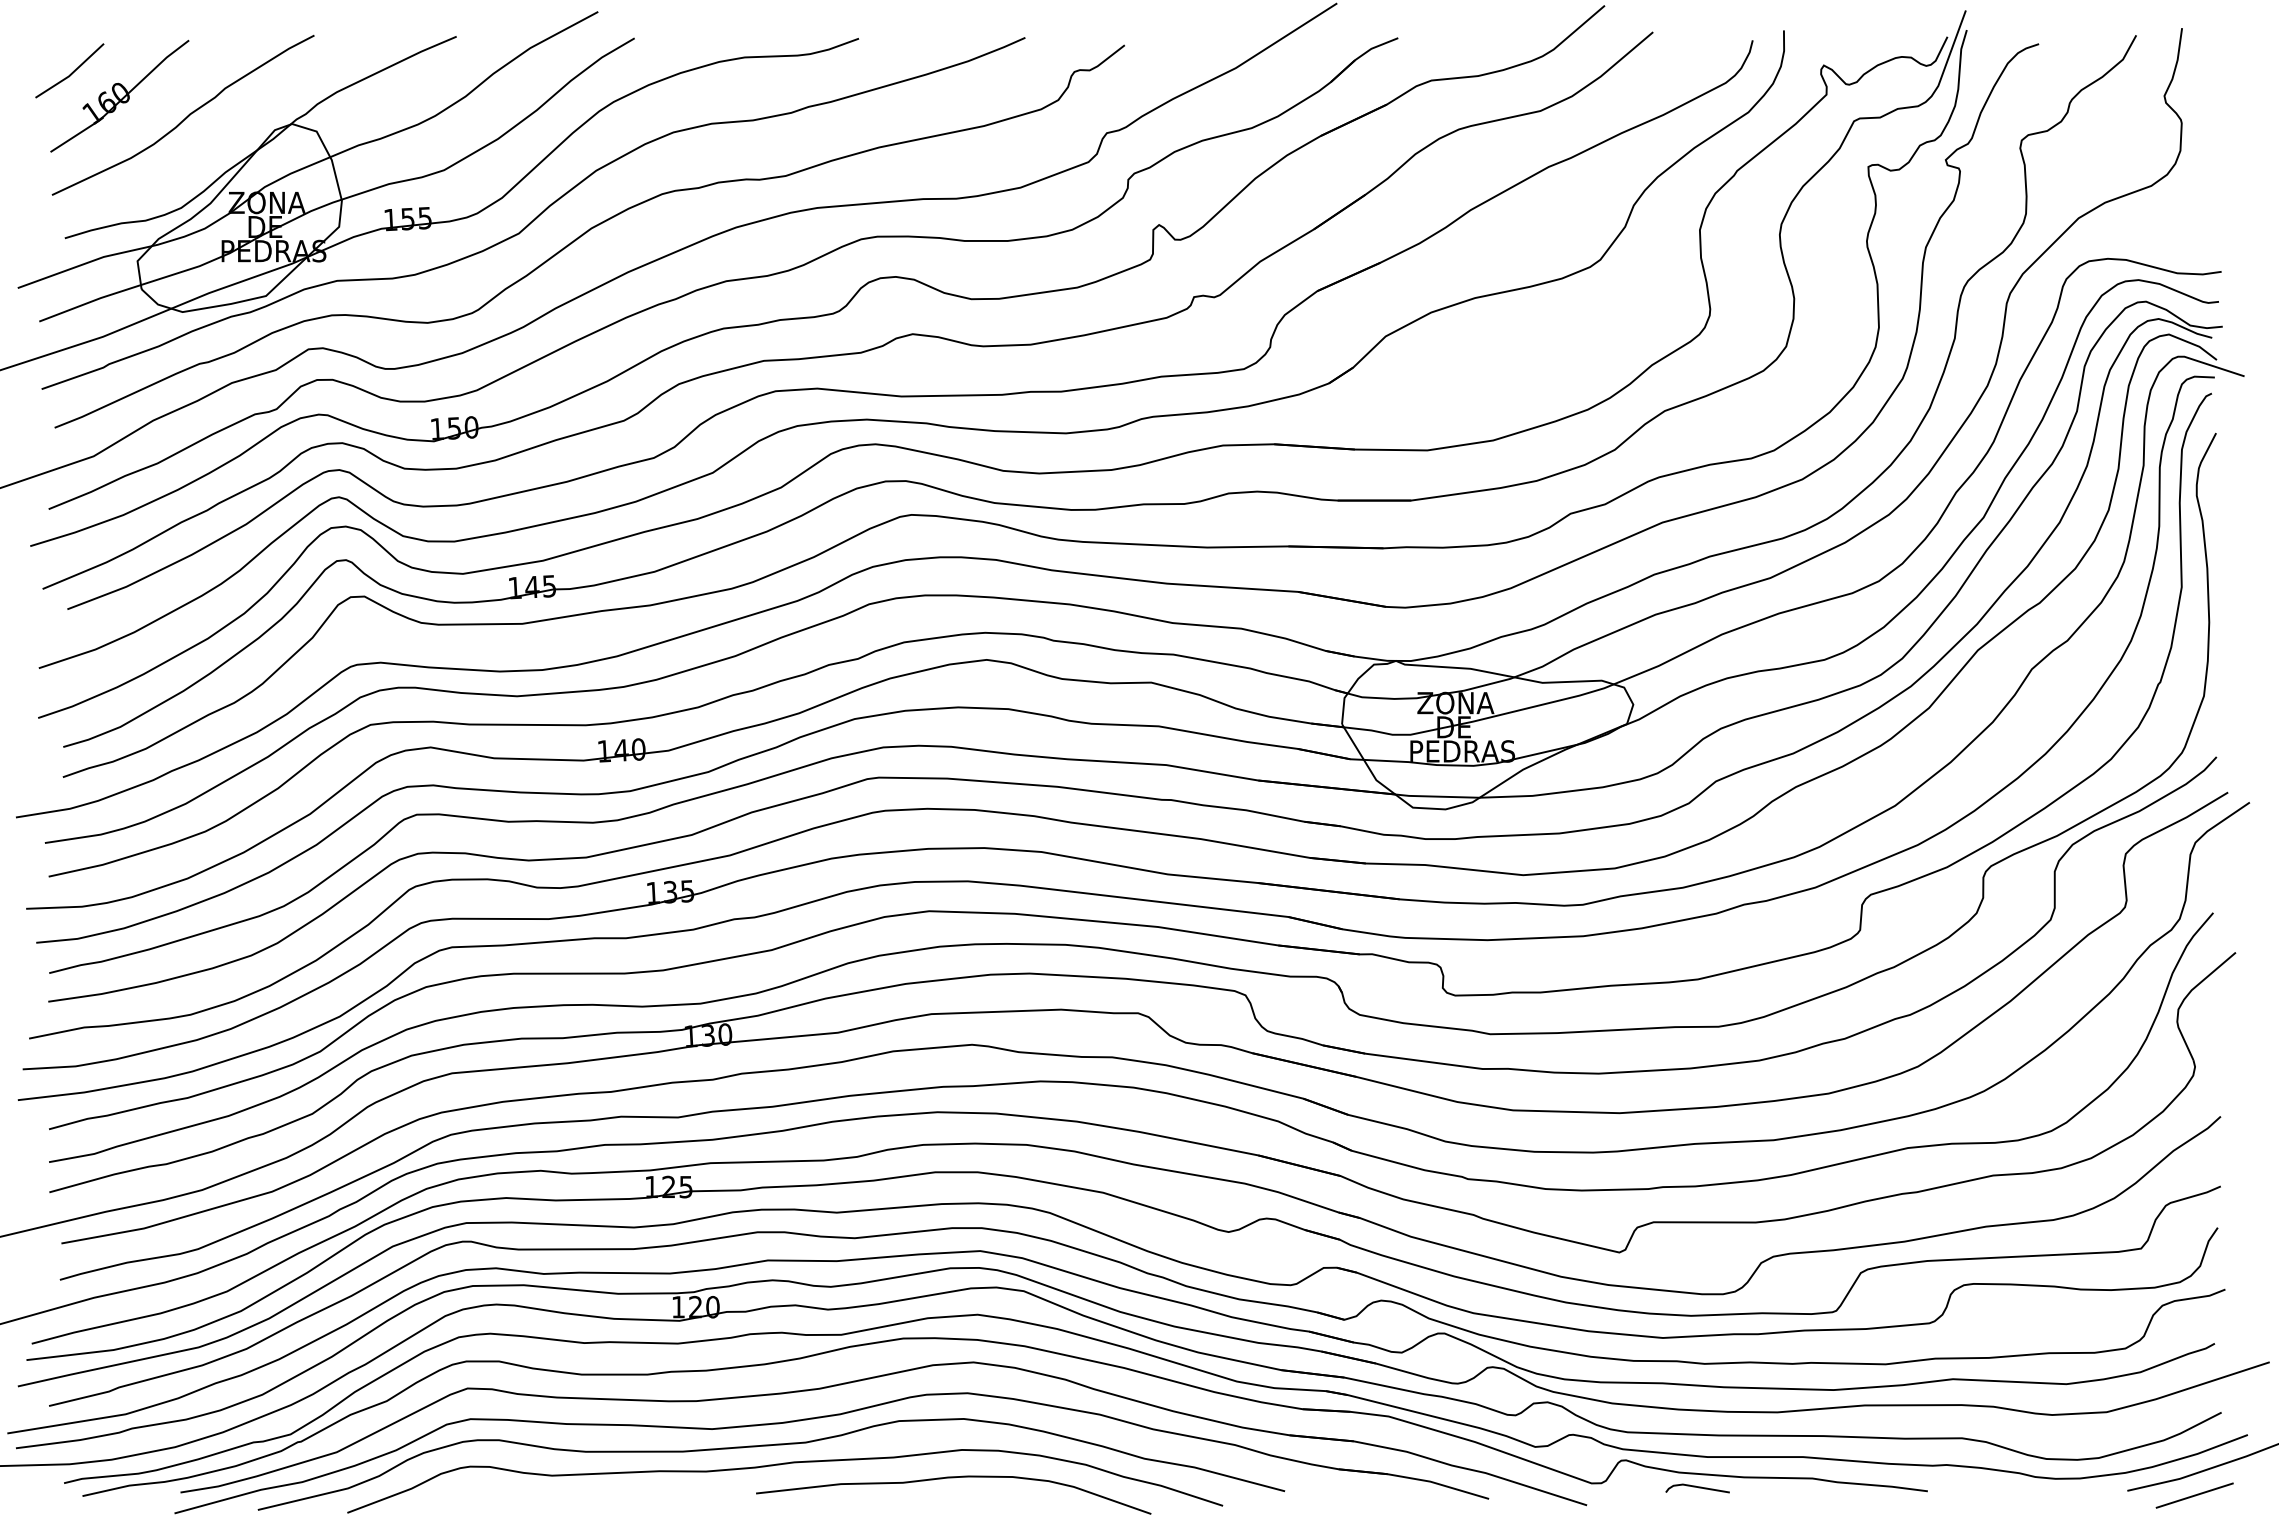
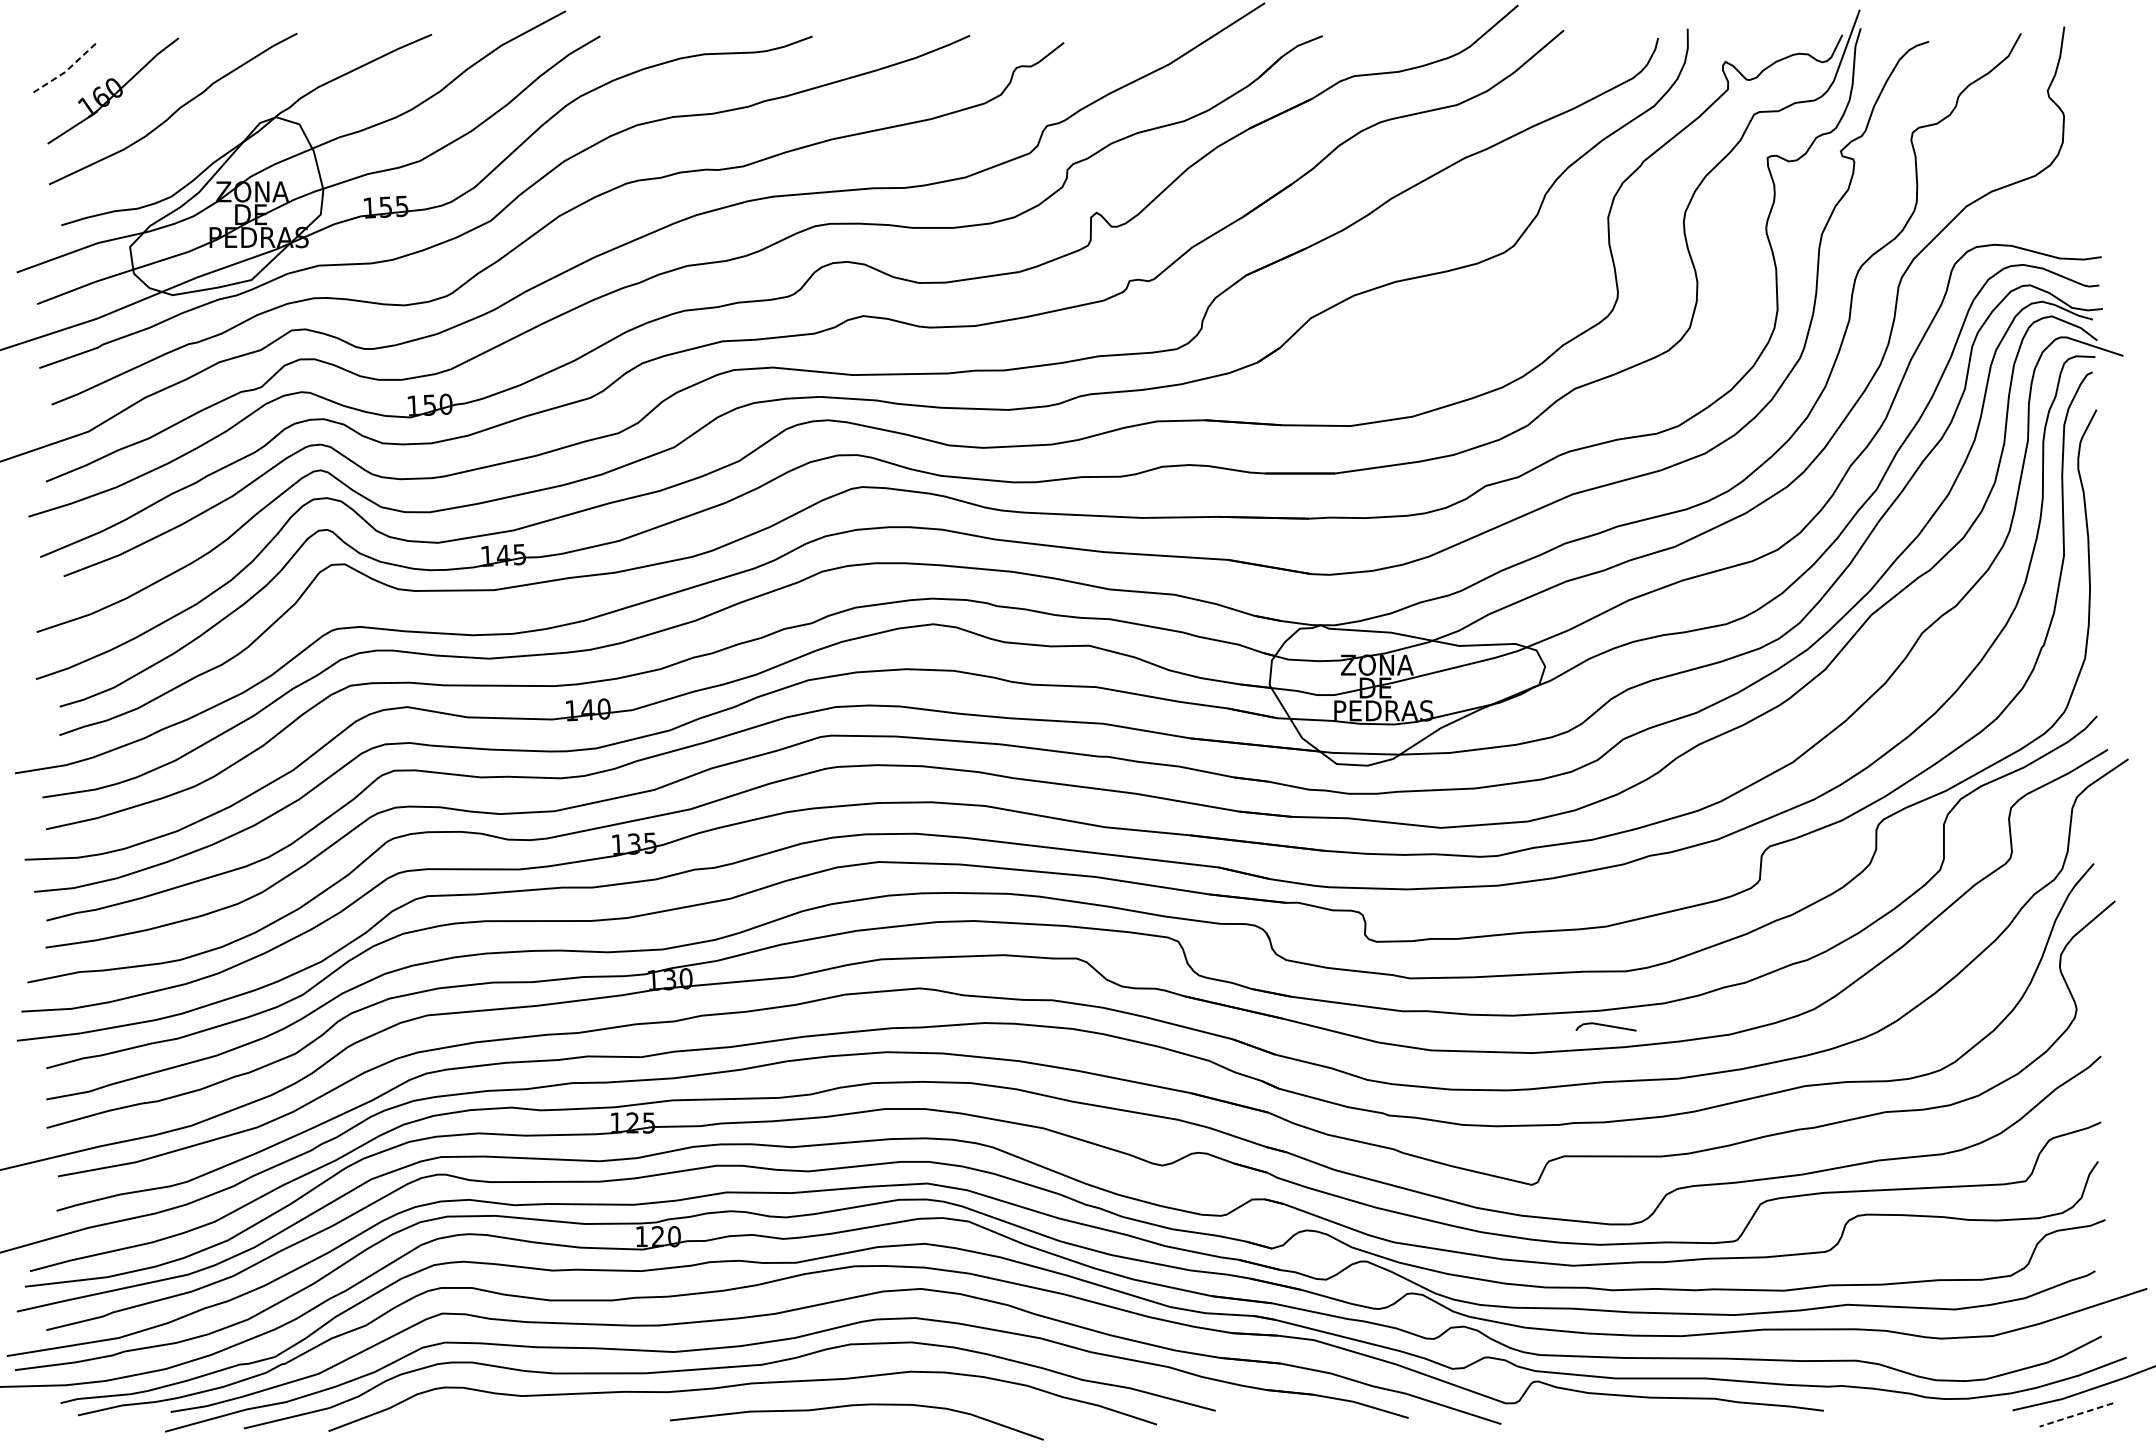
line: (71, 73) -> (67, 69), solid -> dashed
curve: (953, 1478) -> (856, 1406), moved
line: (1697, 1487) -> (1605, 1025), moved
line: (2194, 1495) -> (2076, 1414), solid -> dashed

